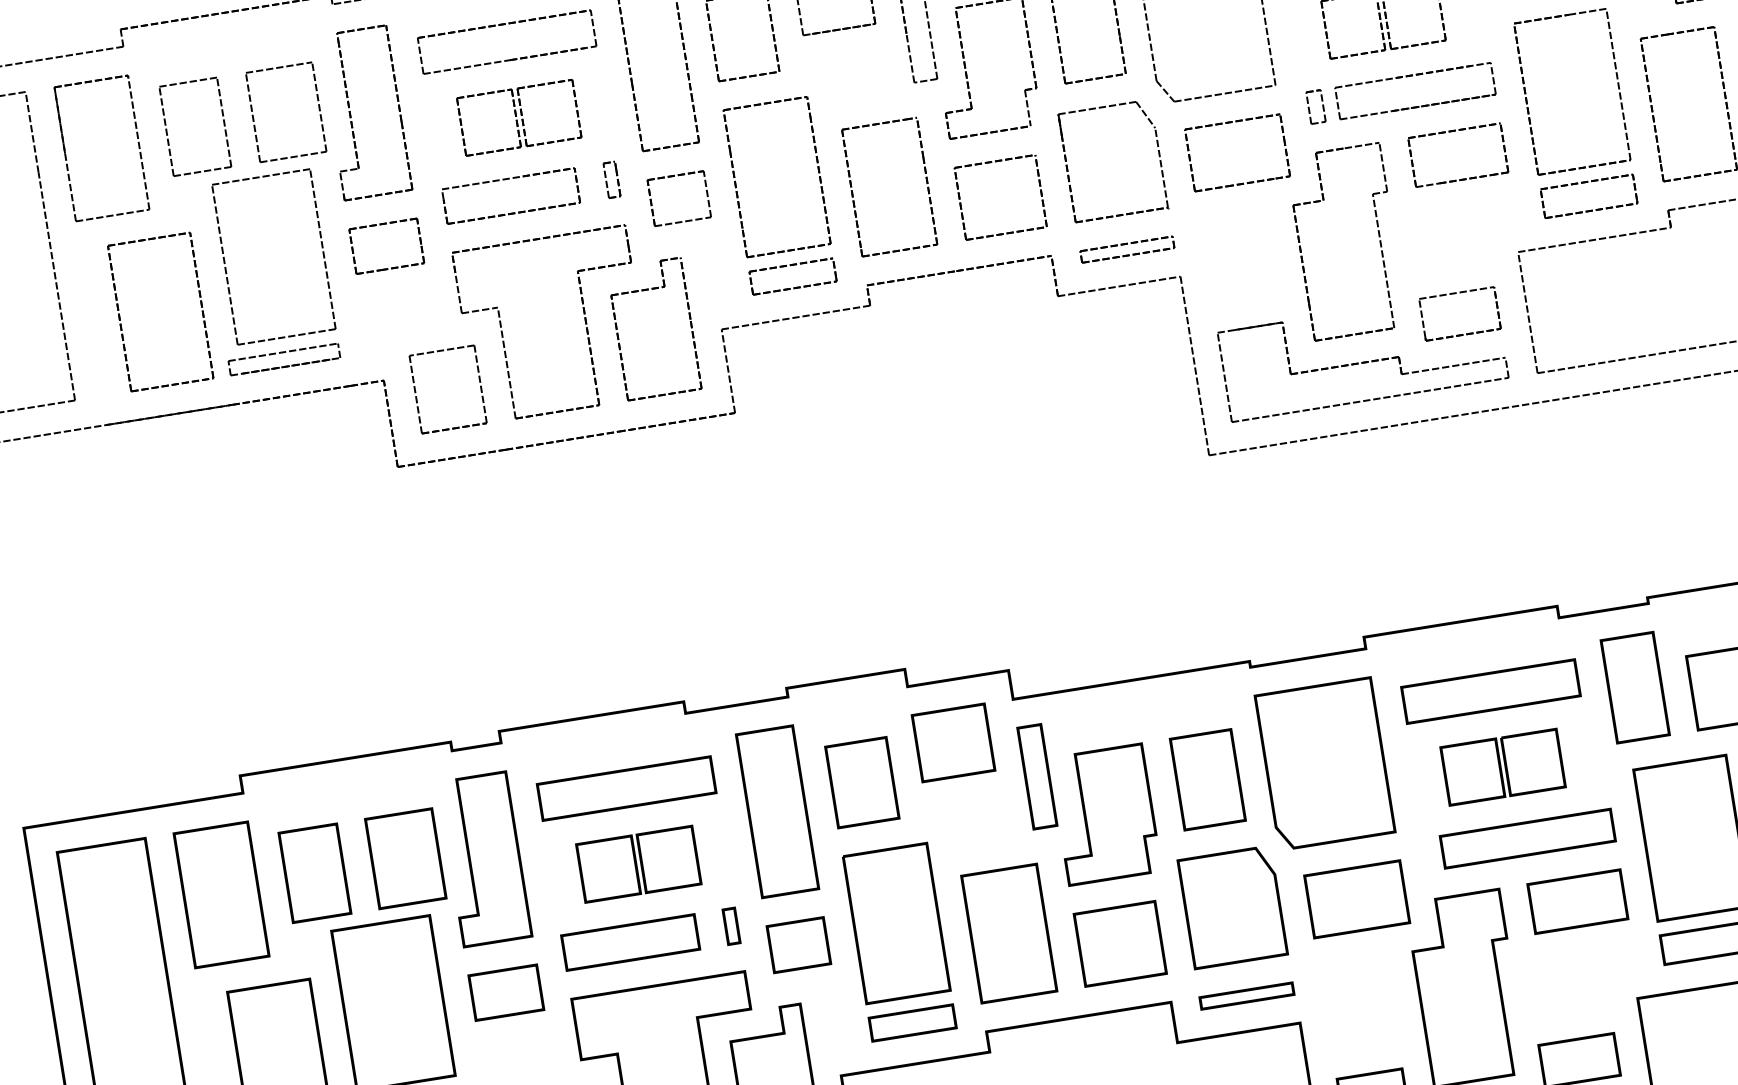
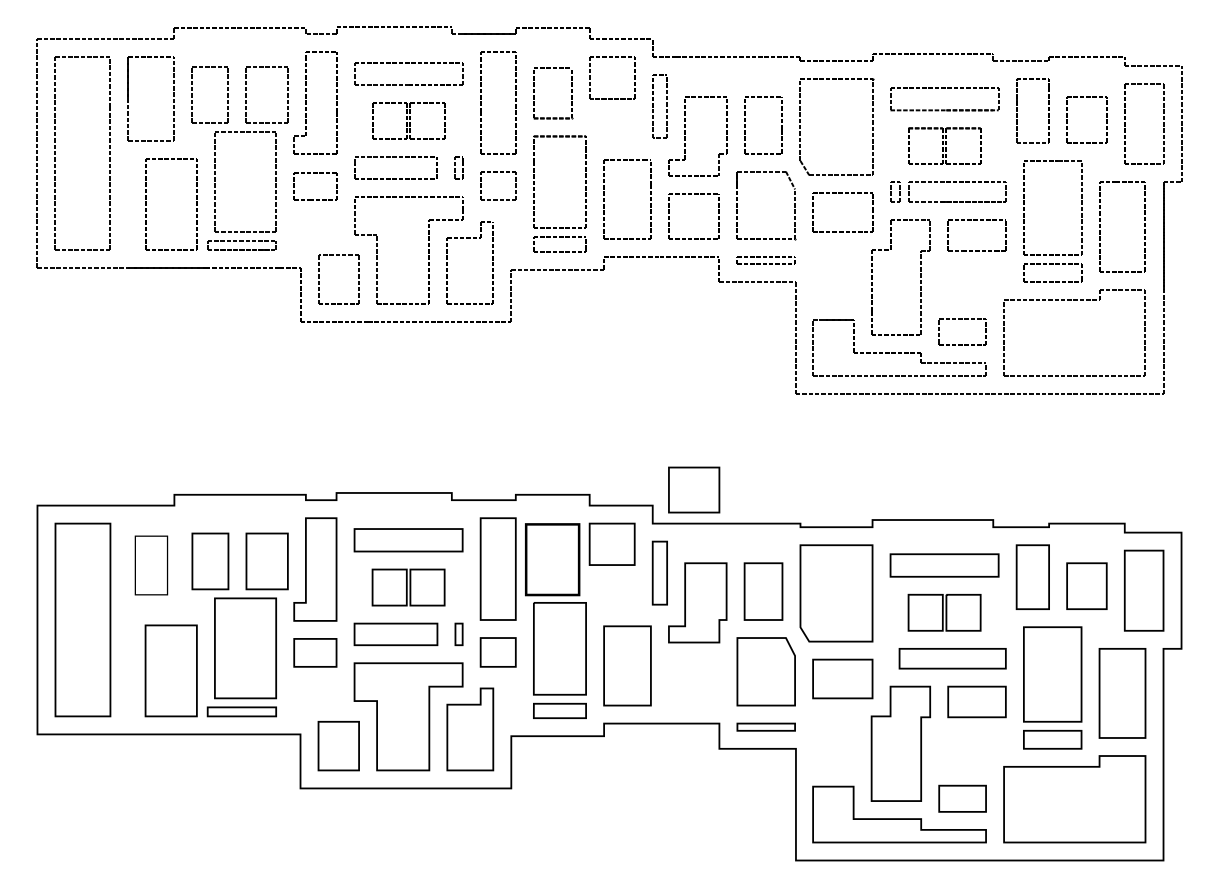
part: (861, 782) -> (552, 559), size x1.4
part: (221, 894) -> (151, 565), size x0.7
part: (1120, 942) -> (694, 489), moved

